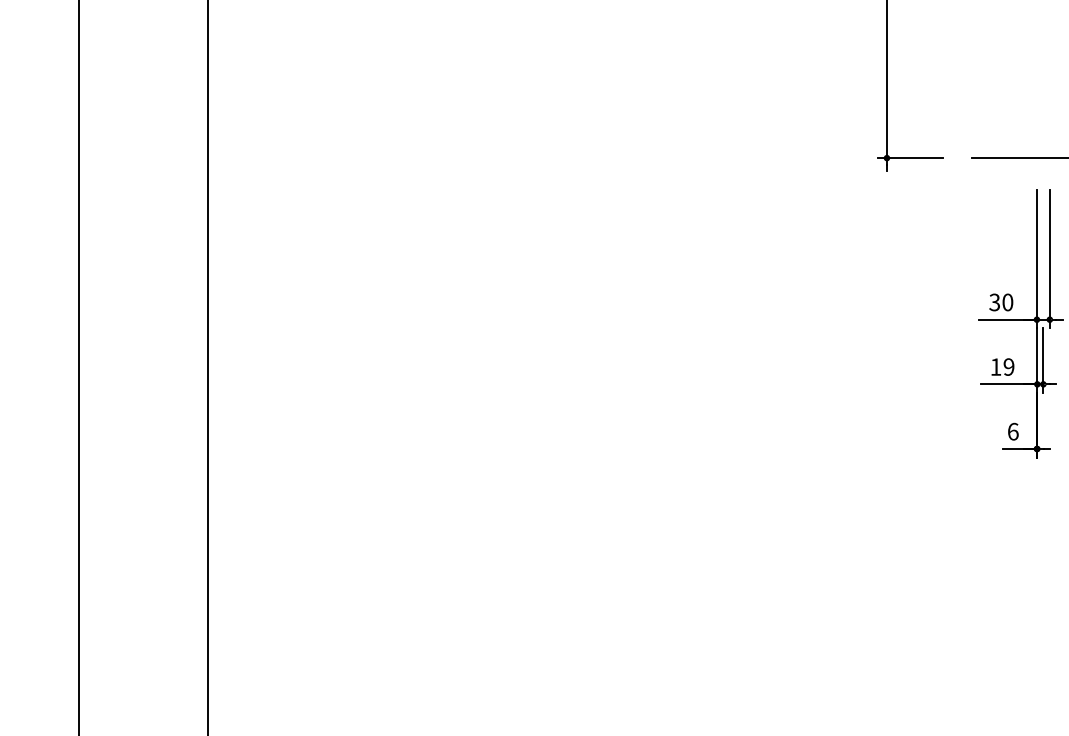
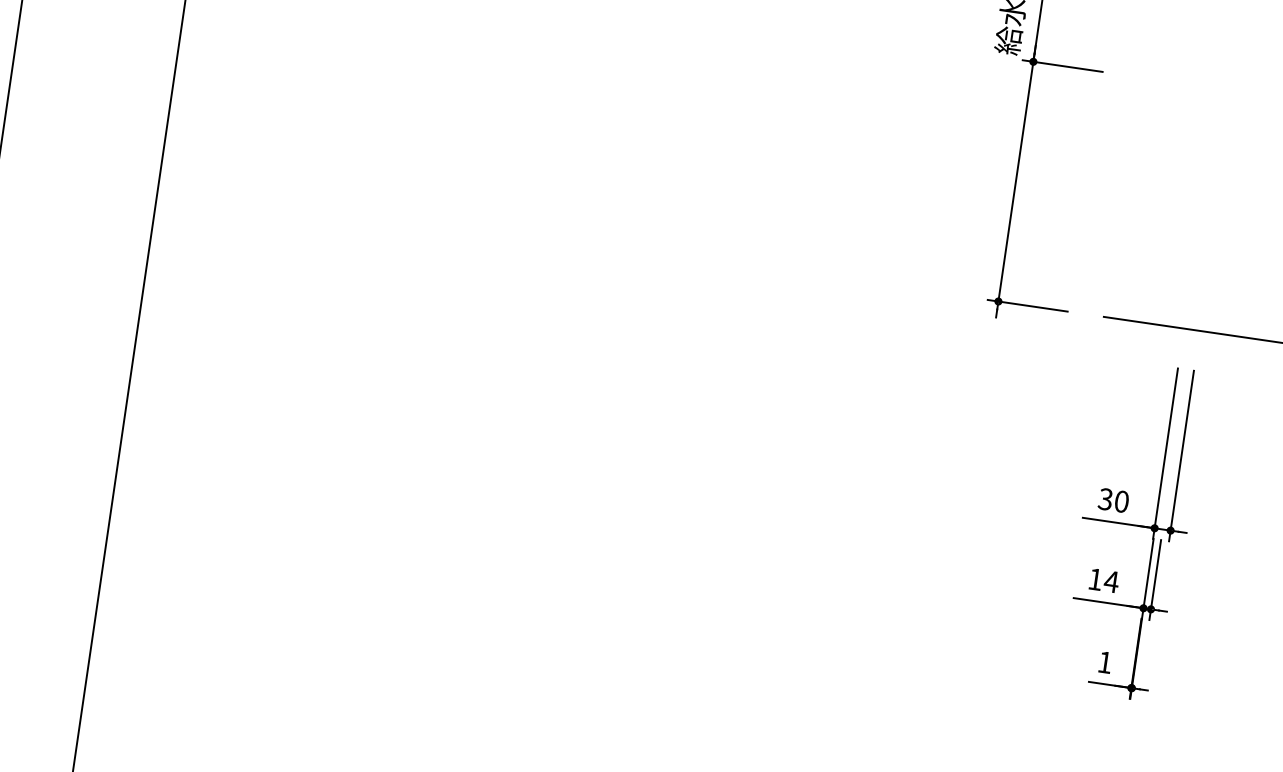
text: (1008, 366) -> (1111, 580), 19 -> 14
text: (1013, 431) -> (1105, 662), 6 -> 1

